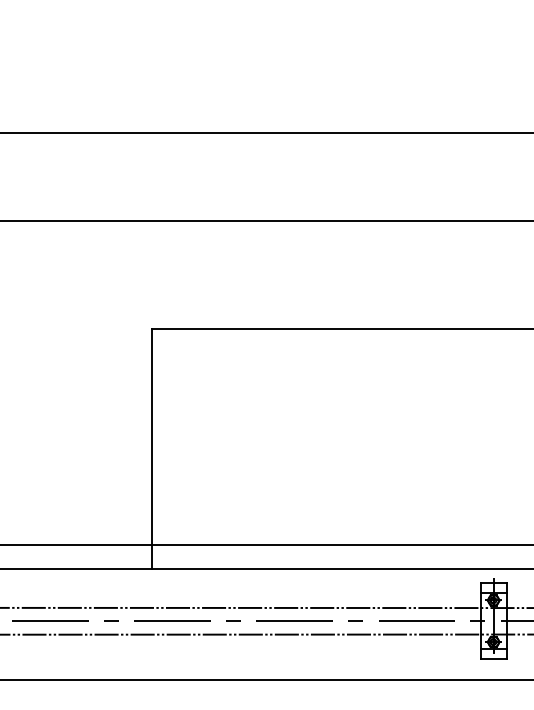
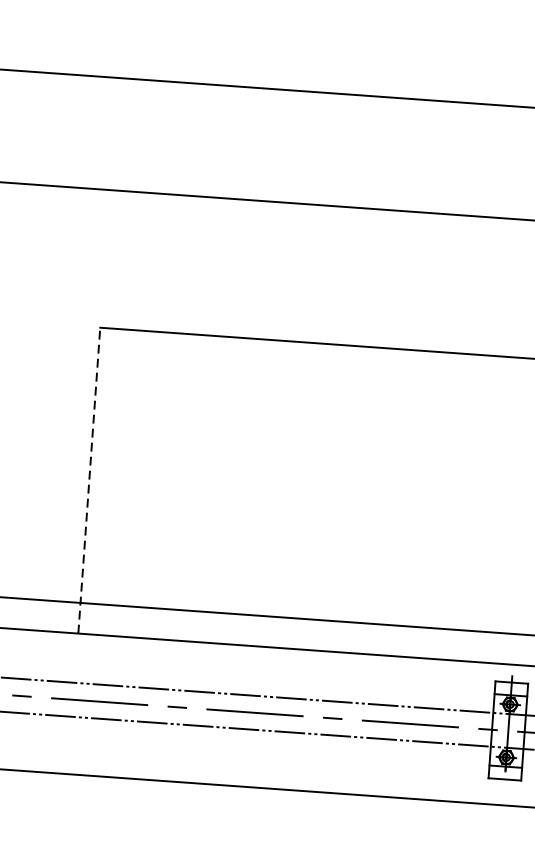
line: (151, 448) -> (88, 479), solid -> dashed

